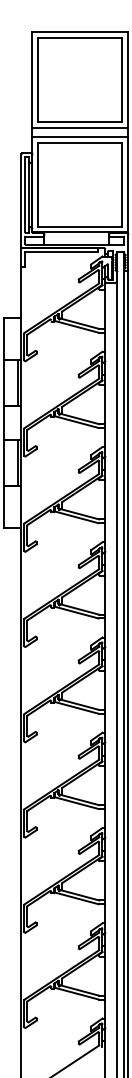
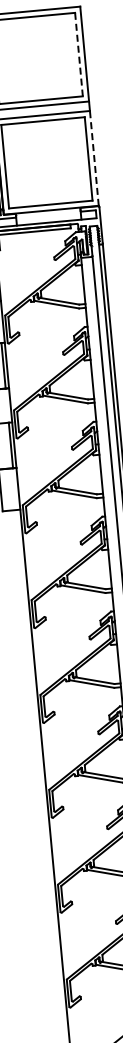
line: (121, 79) -> (78, 54), solid -> dashed
line: (127, 184) -> (94, 158), solid -> dashed

